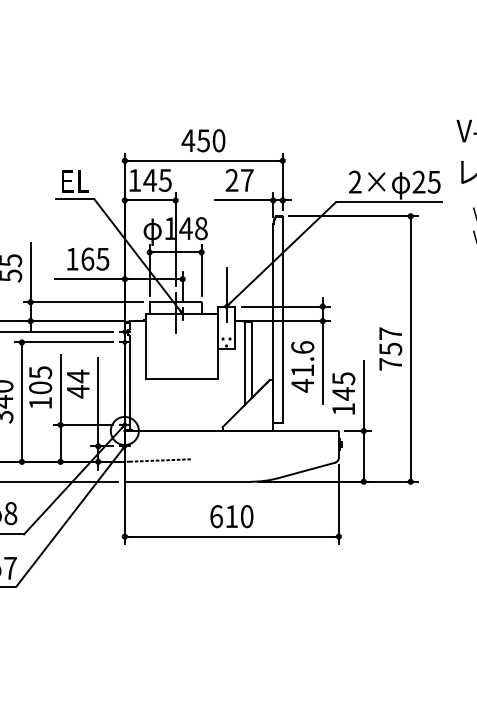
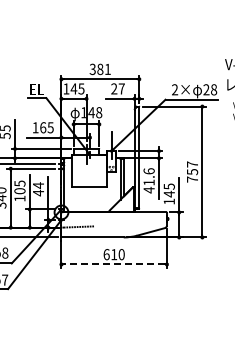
text: (201, 140) -> (99, 69), 450 -> 381
text: (435, 181) -> (214, 89), 25 -> 28
line: (232, 536) -> (114, 264), solid -> dashed

